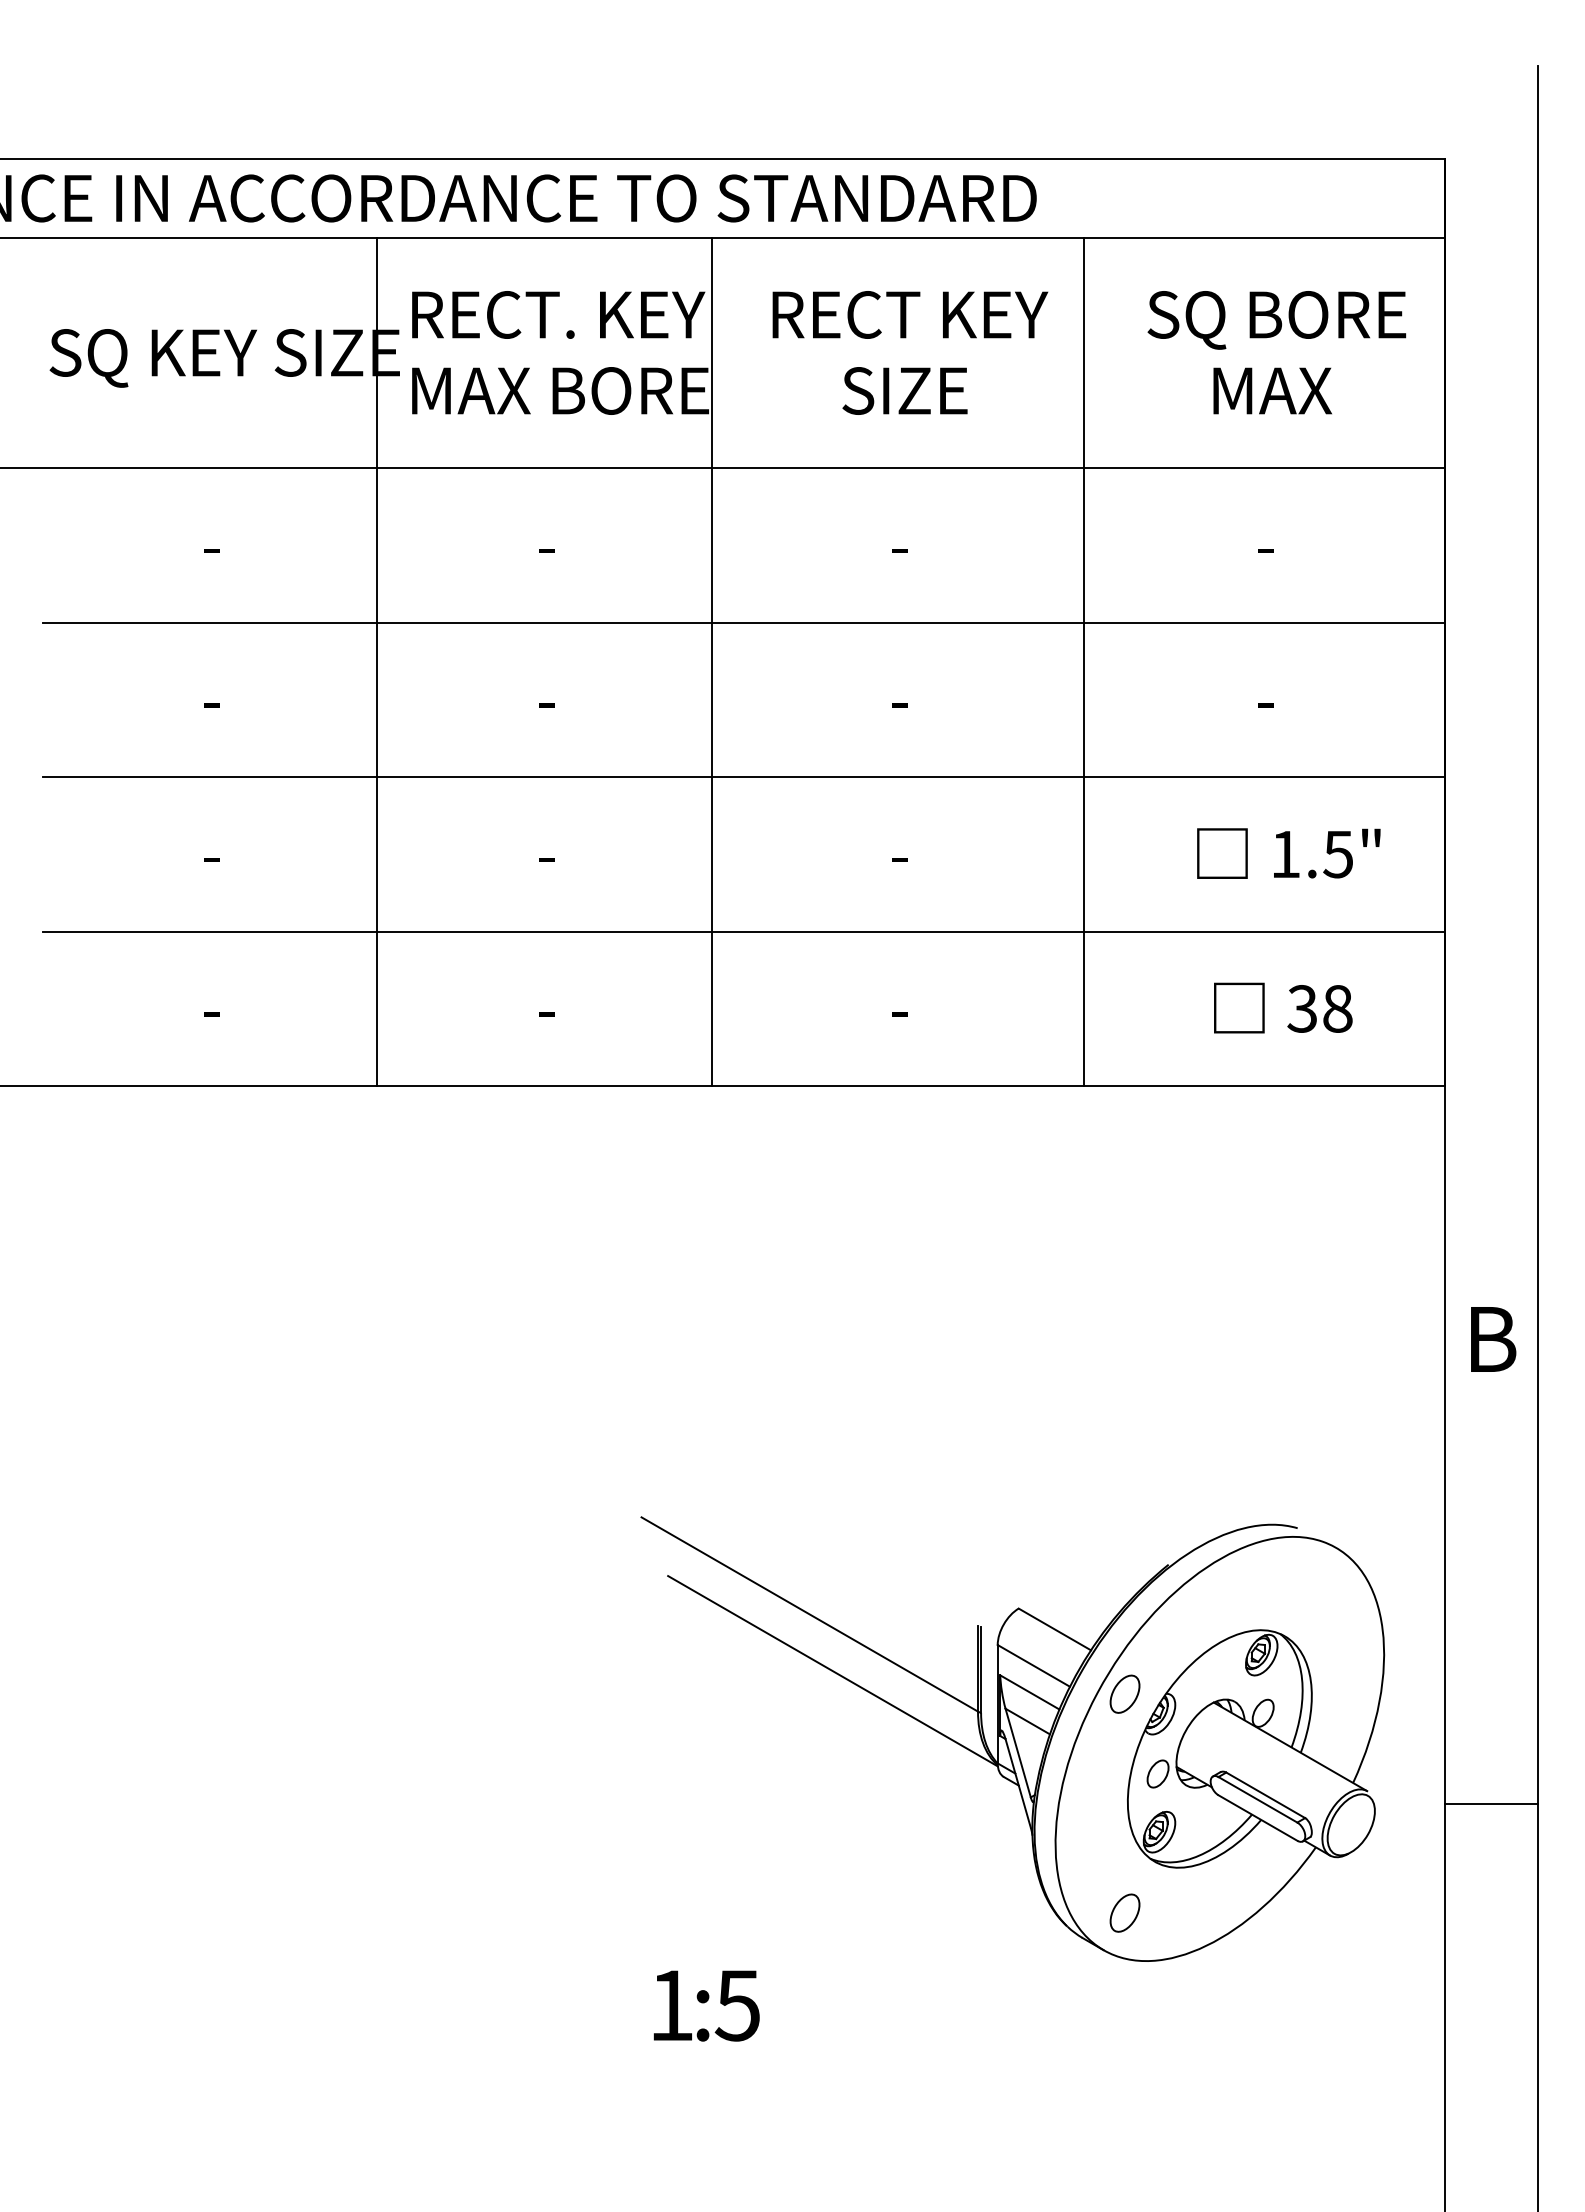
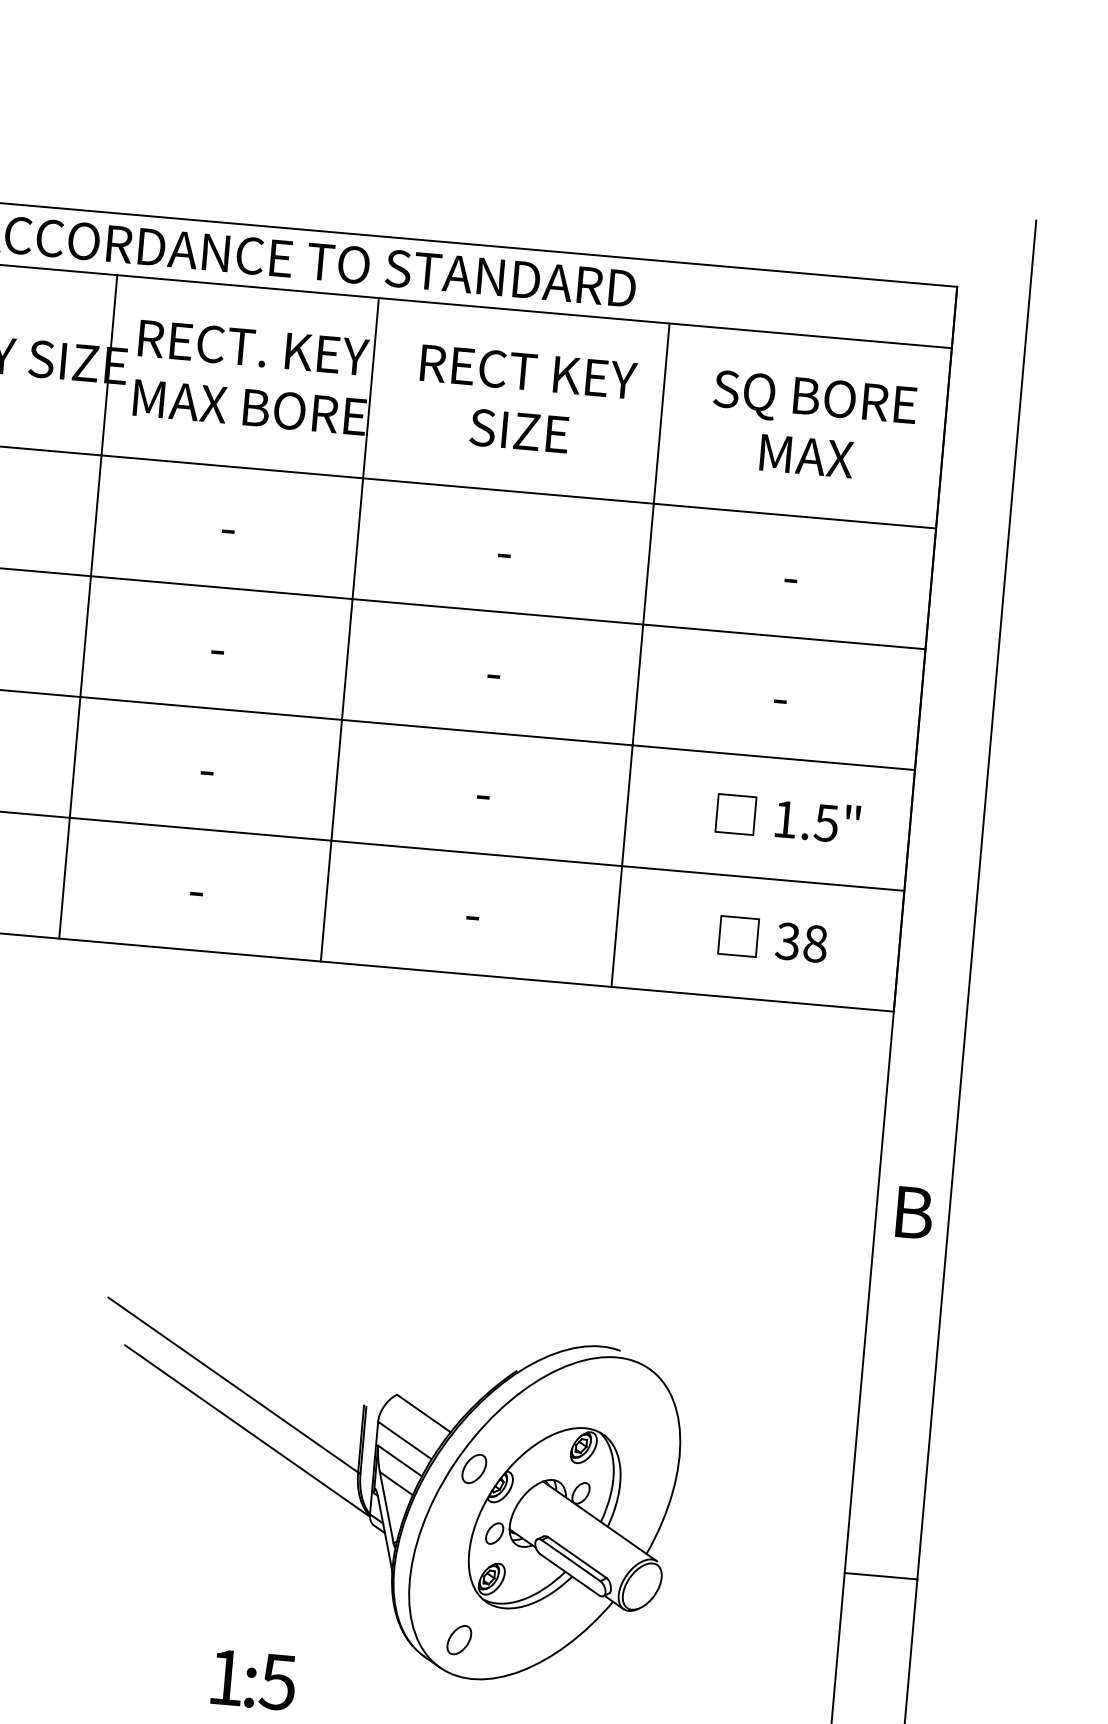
part: (1012, 1738) -> (383, 1495), moved

